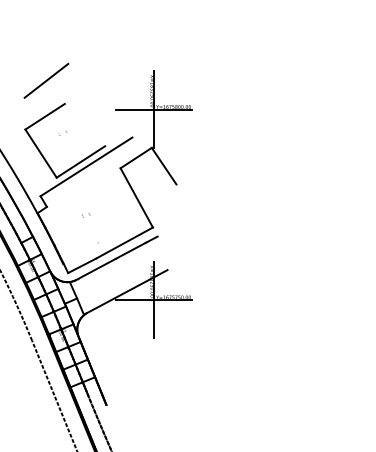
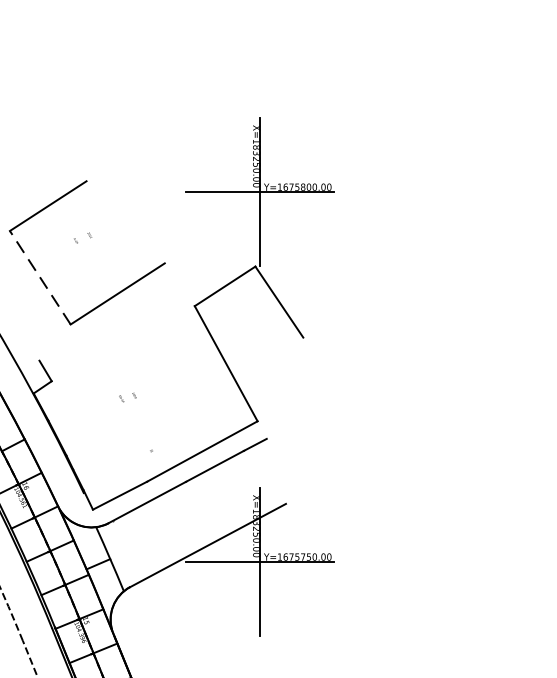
line: (46, 80) -> (50, 135), removed
line: (41, 153) -> (41, 277), solid -> dashed
line: (86, 166) -> (128, 302), removed

